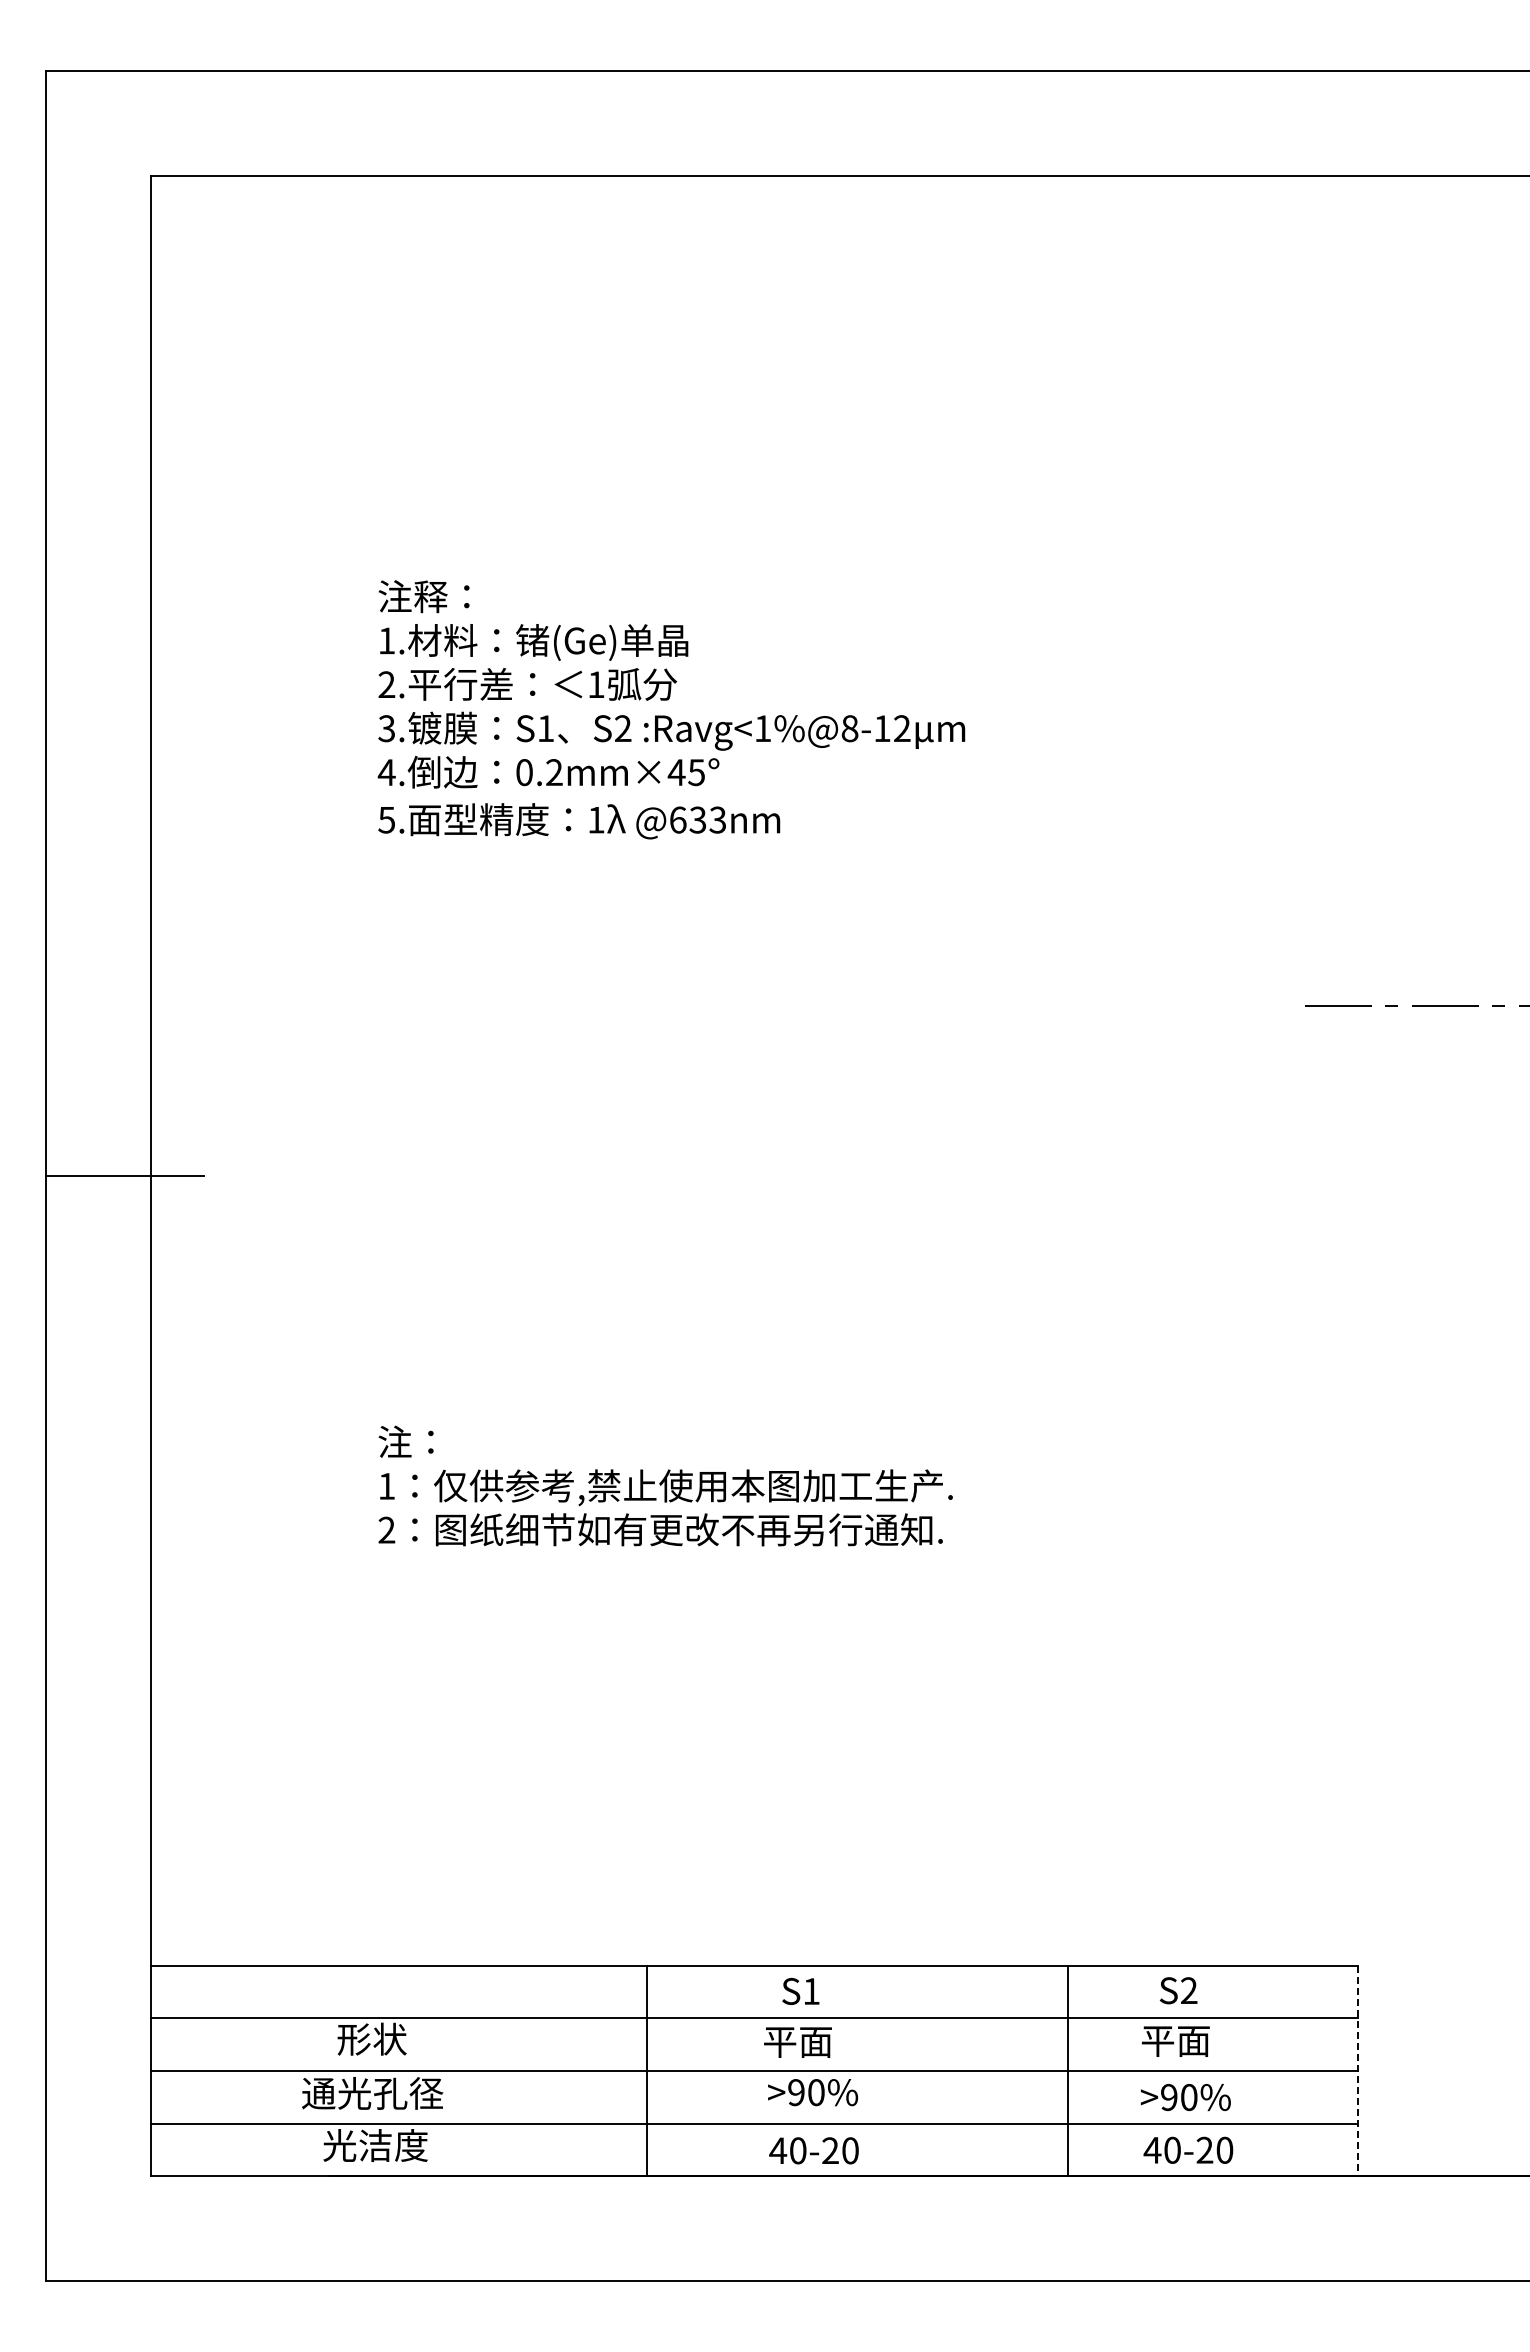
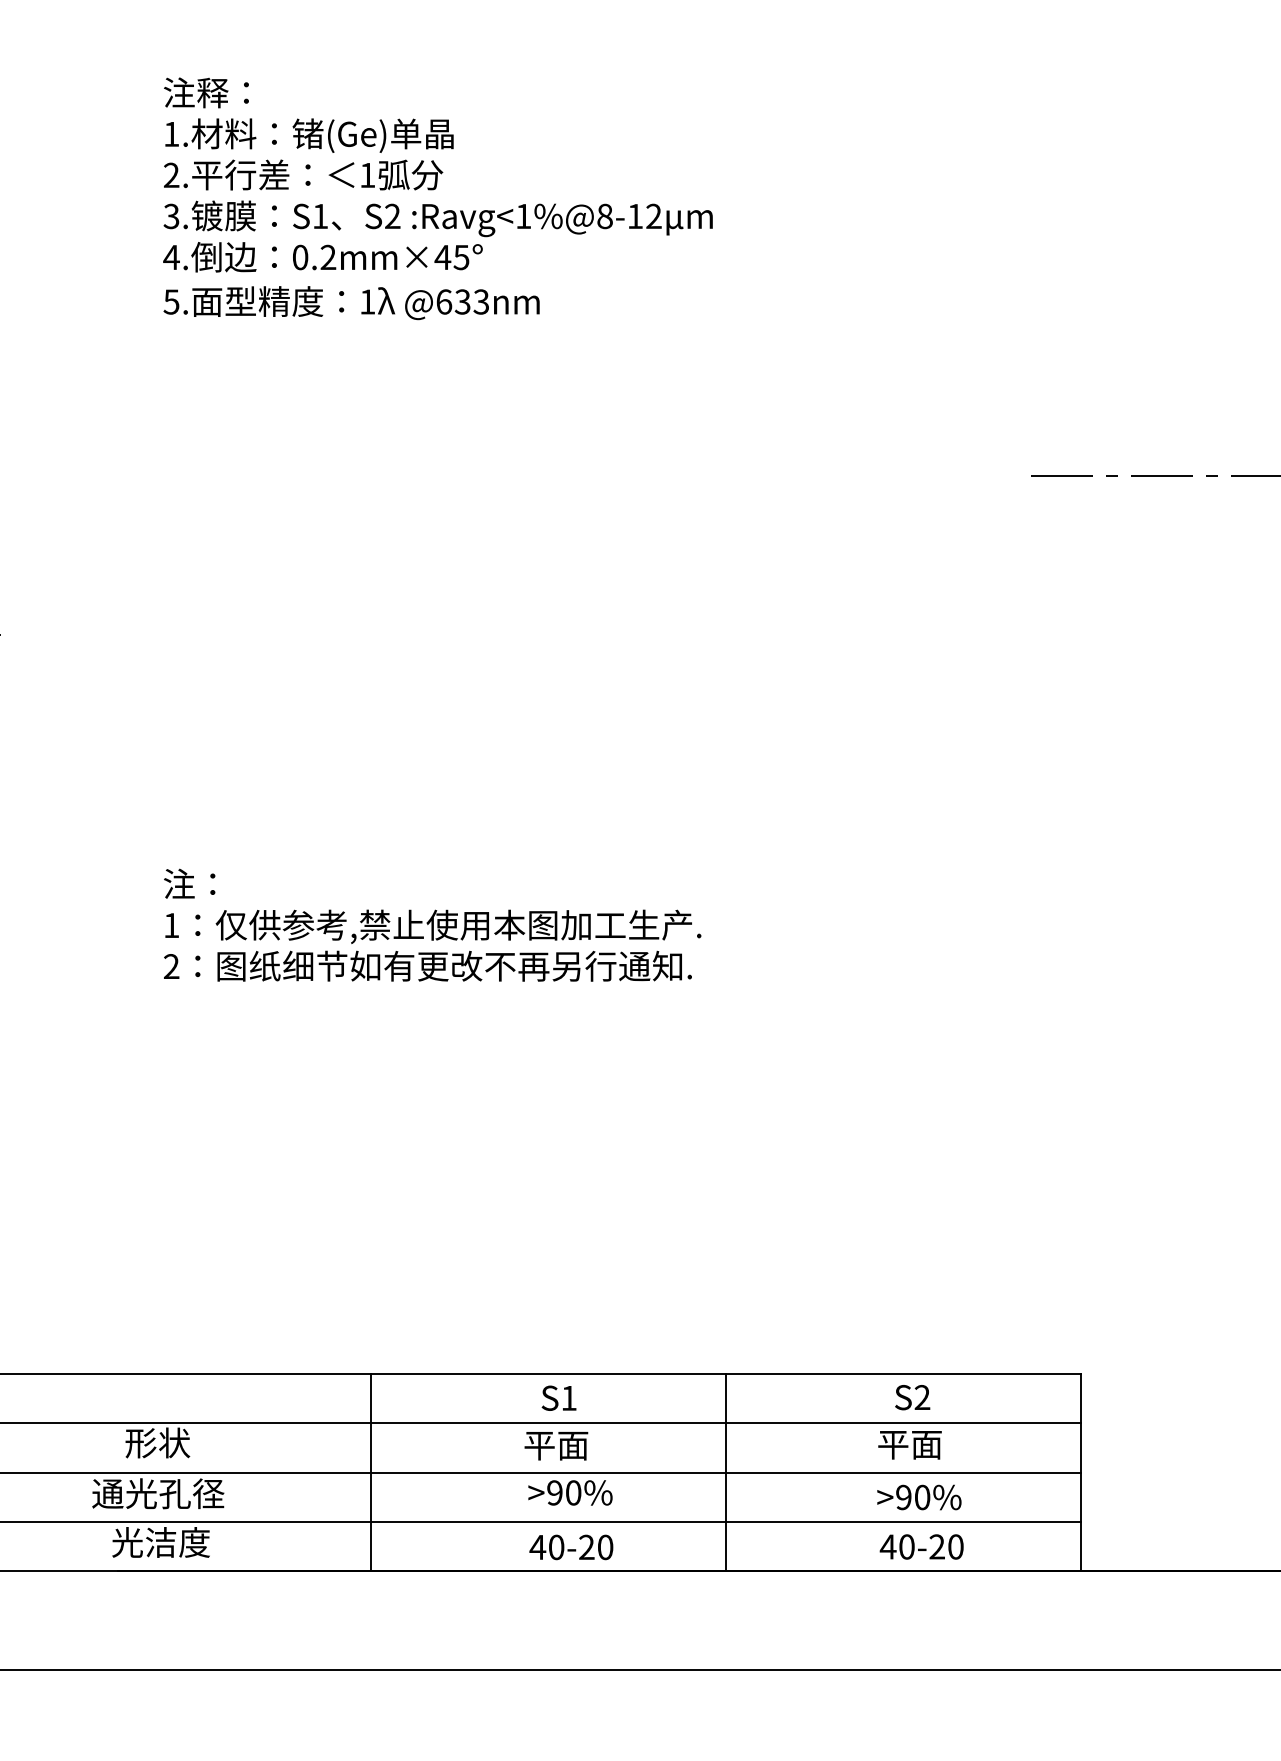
line: (647, 2070) -> (371, 1472), moved
line: (1068, 2070) -> (726, 1472), moved
line: (1358, 2071) -> (1080, 1473), dashed -> solid

